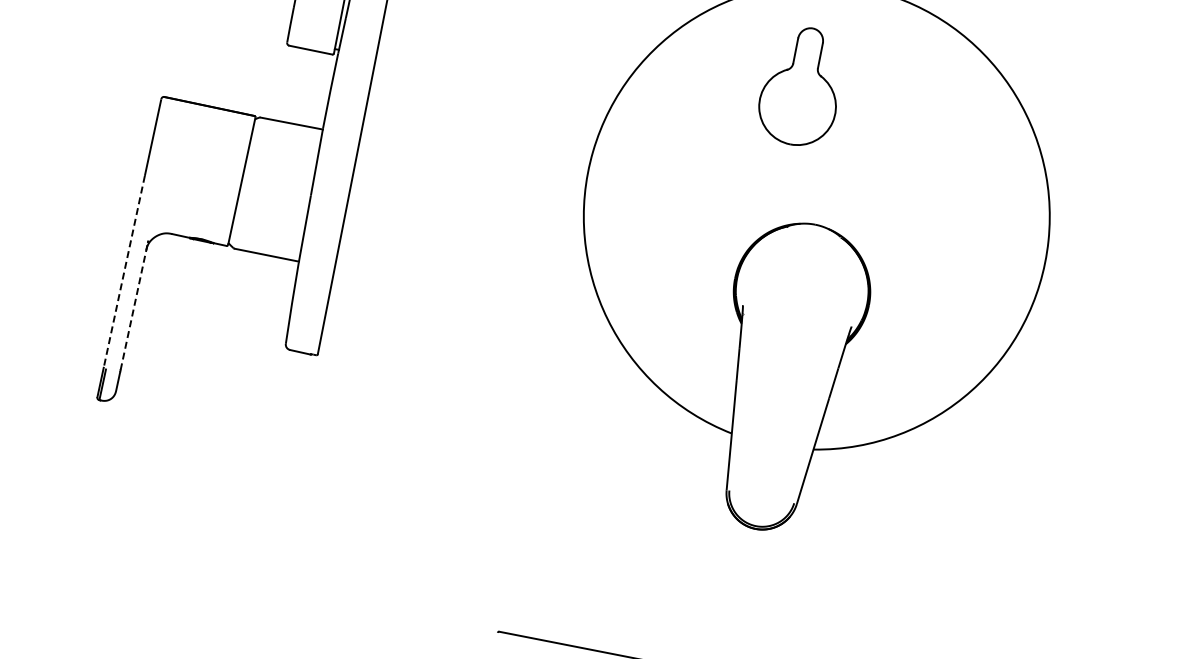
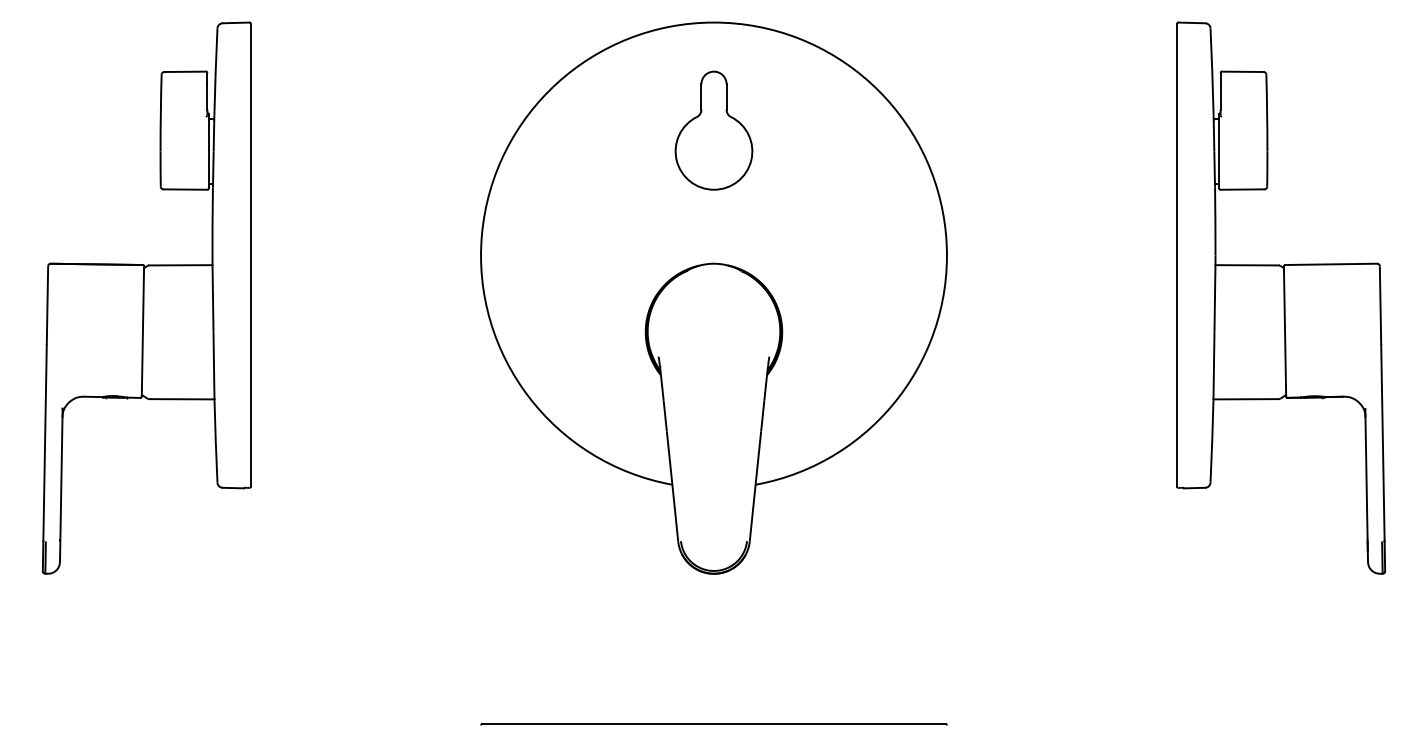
part: (801, 86) -> (713, 130), moved
line: (124, 272) -> (45, 443), dashed -> solid
line: (134, 305) -> (61, 474), dashed -> solid

